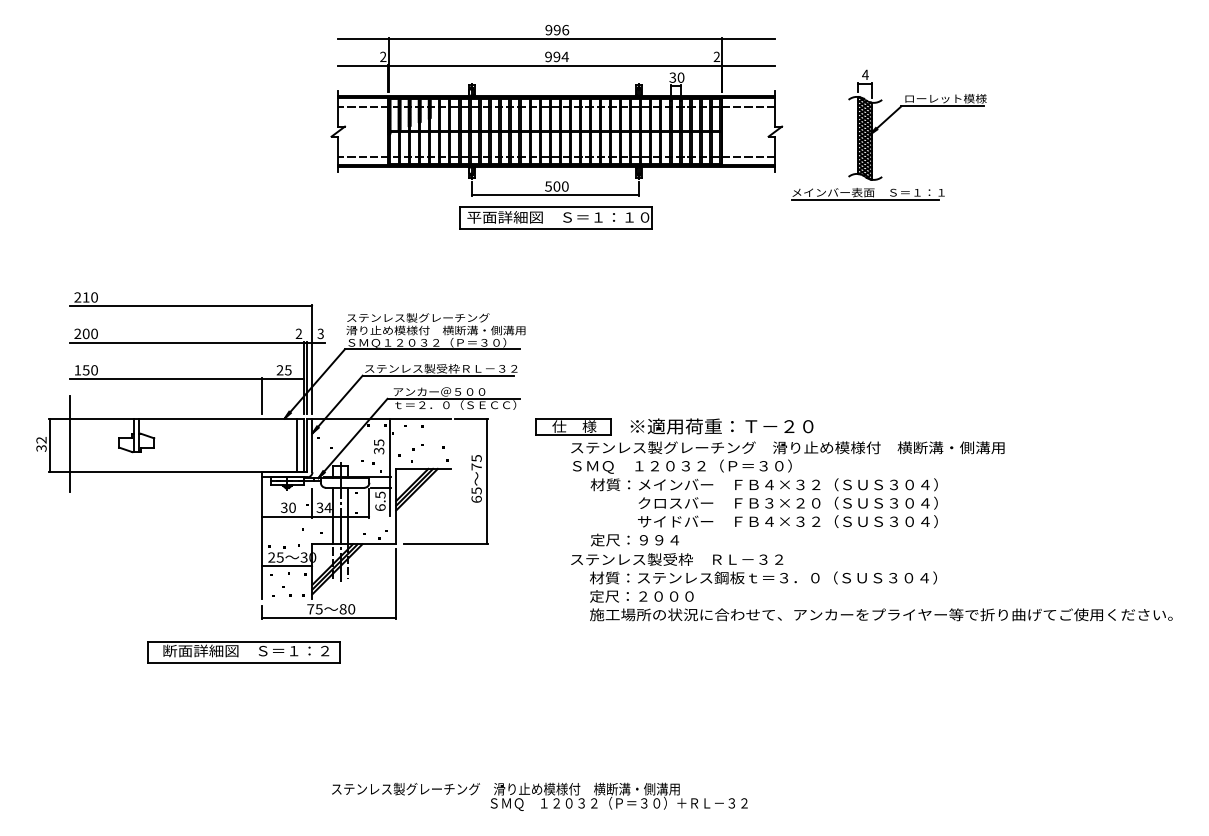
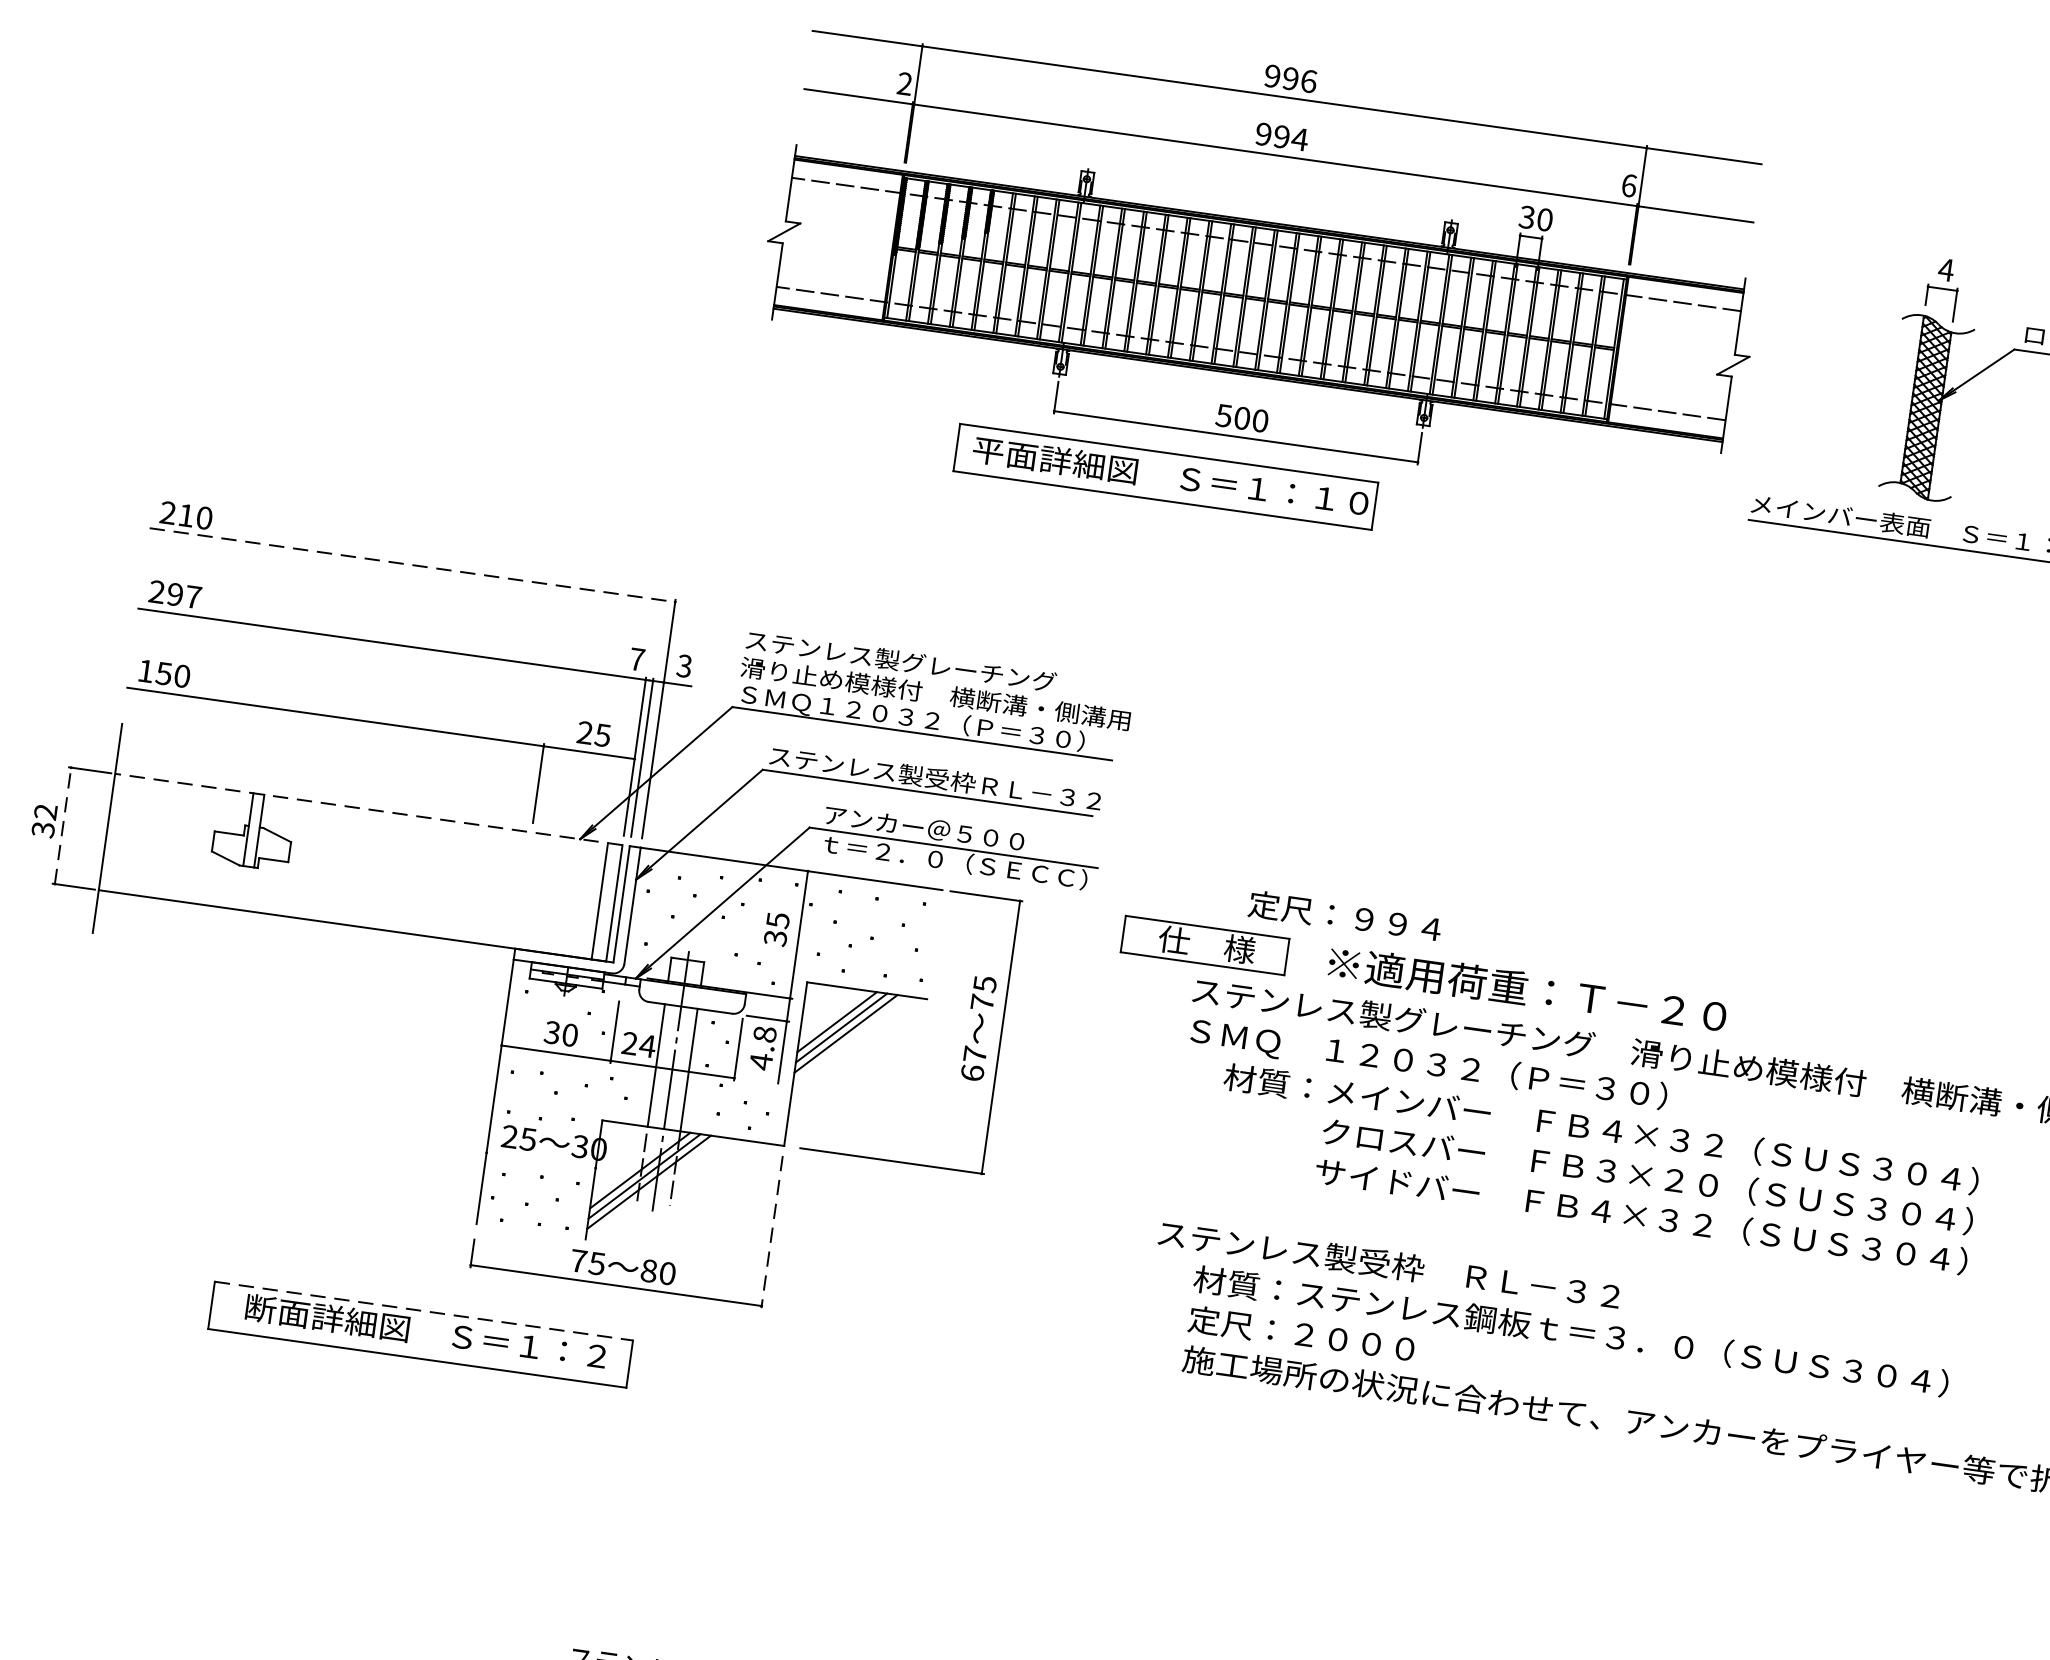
text: (716, 56) -> (1628, 184), 2 -> 6
part: (555, 217) -> (1164, 475), moved
line: (191, 305) -> (412, 565), solid -> dashed
text: (89, 333) -> (182, 594), 200 -> 297
text: (298, 333) -> (636, 658), 2 -> 7
line: (187, 418) -> (369, 809), solid -> dashed
line: (50, 445) -> (63, 826), solid -> dashed
text: (476, 490) -> (974, 1053), 65 -> 67
text: (380, 501) -> (763, 1048), 6.5 -> 4.8
text: (319, 507) -> (628, 1042), 34 -> 24
text: (634, 539) -> (1344, 915), moved
line: (287, 566) -> (541, 1161), removed
line: (396, 584) -> (772, 1233), solid -> dashed
line: (244, 641) -> (425, 1310), solid -> dashed

